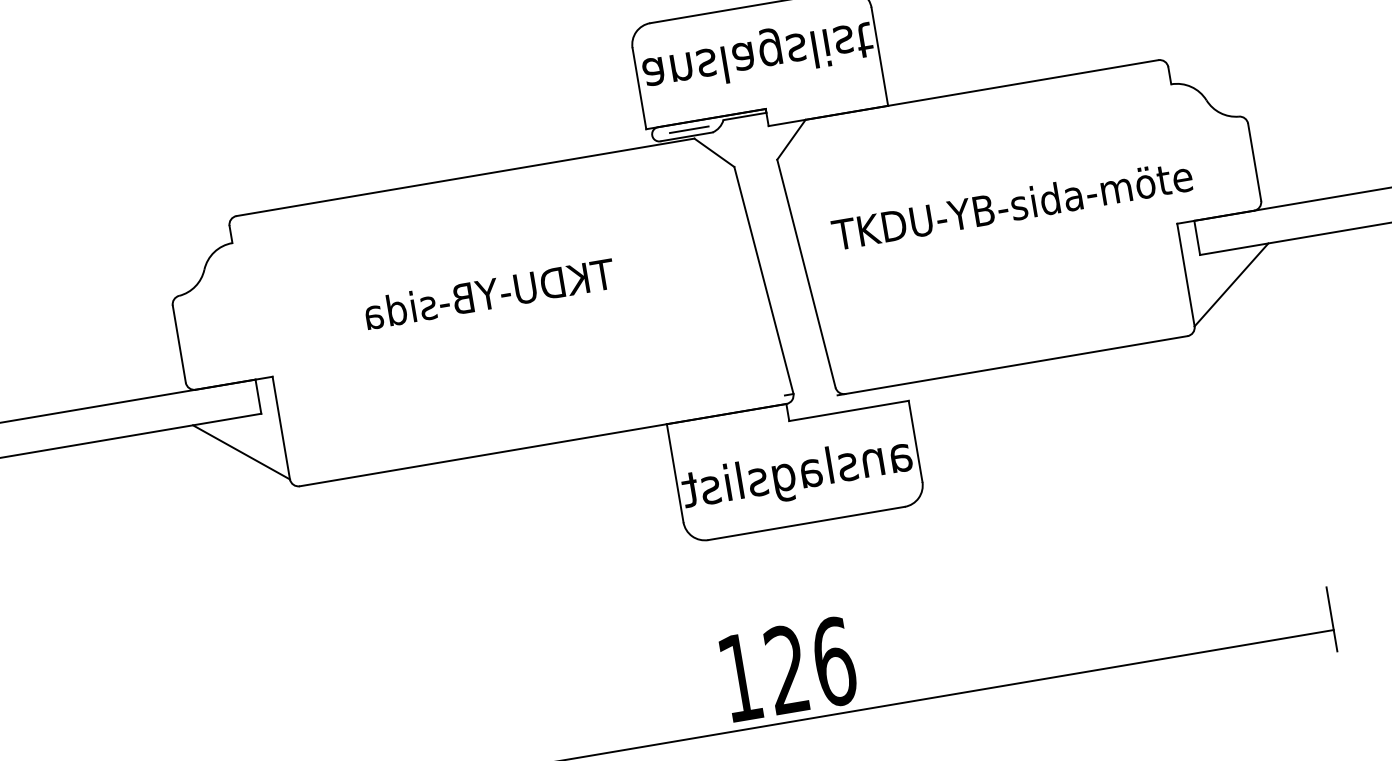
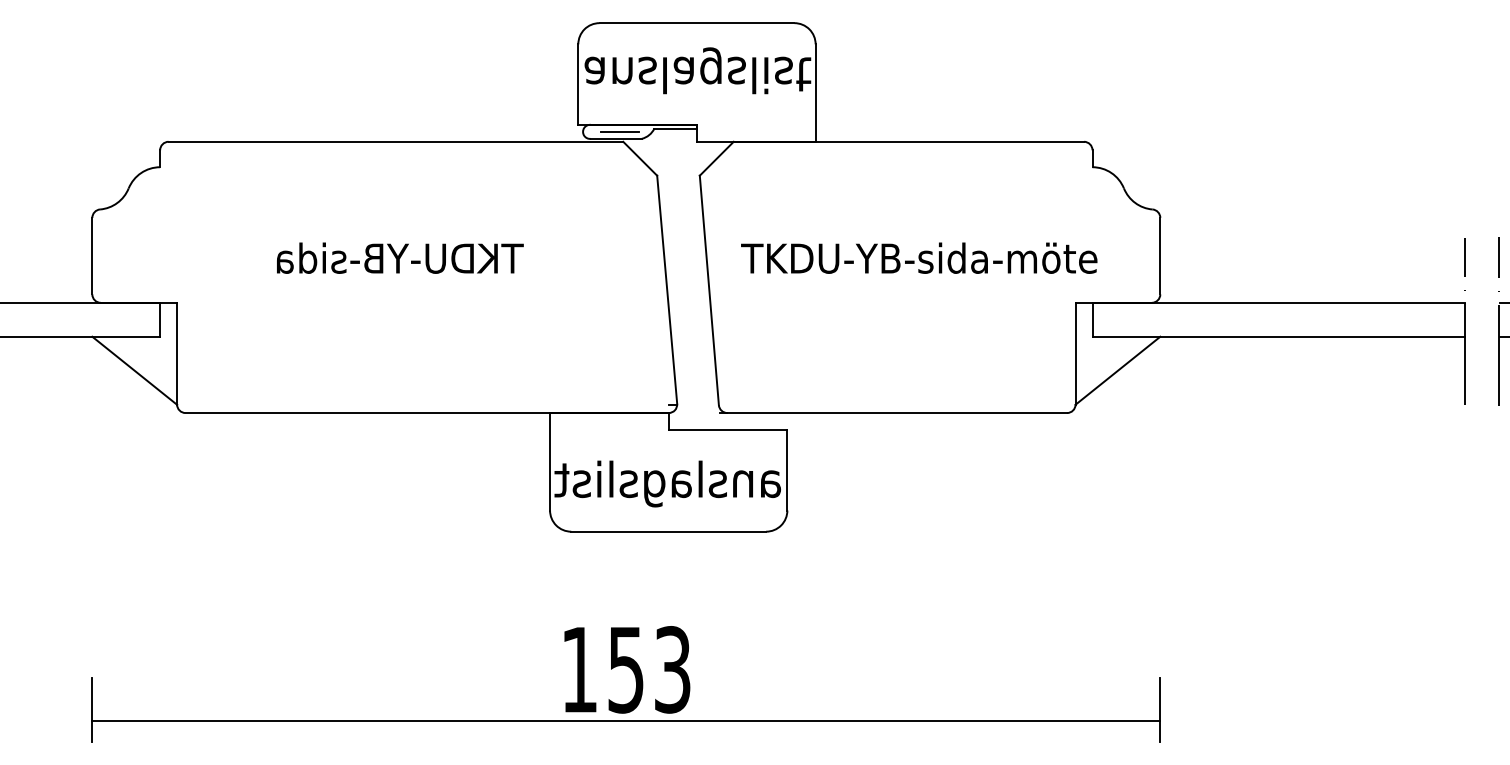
text: (810, 665) -> (649, 669), 126 -> 153

